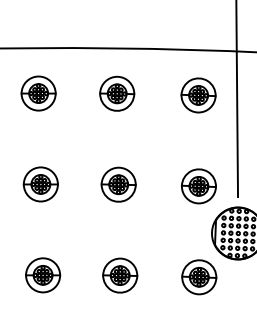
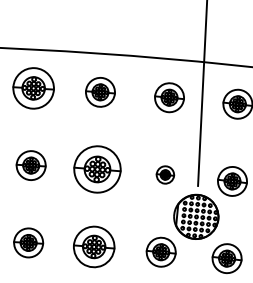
part: (38, 92) -> (33, 87), size x1.4
part: (117, 184) -> (96, 169), size x1.6
part: (199, 185) -> (165, 174), size x0.6
part: (119, 275) -> (93, 246), size x1.4

